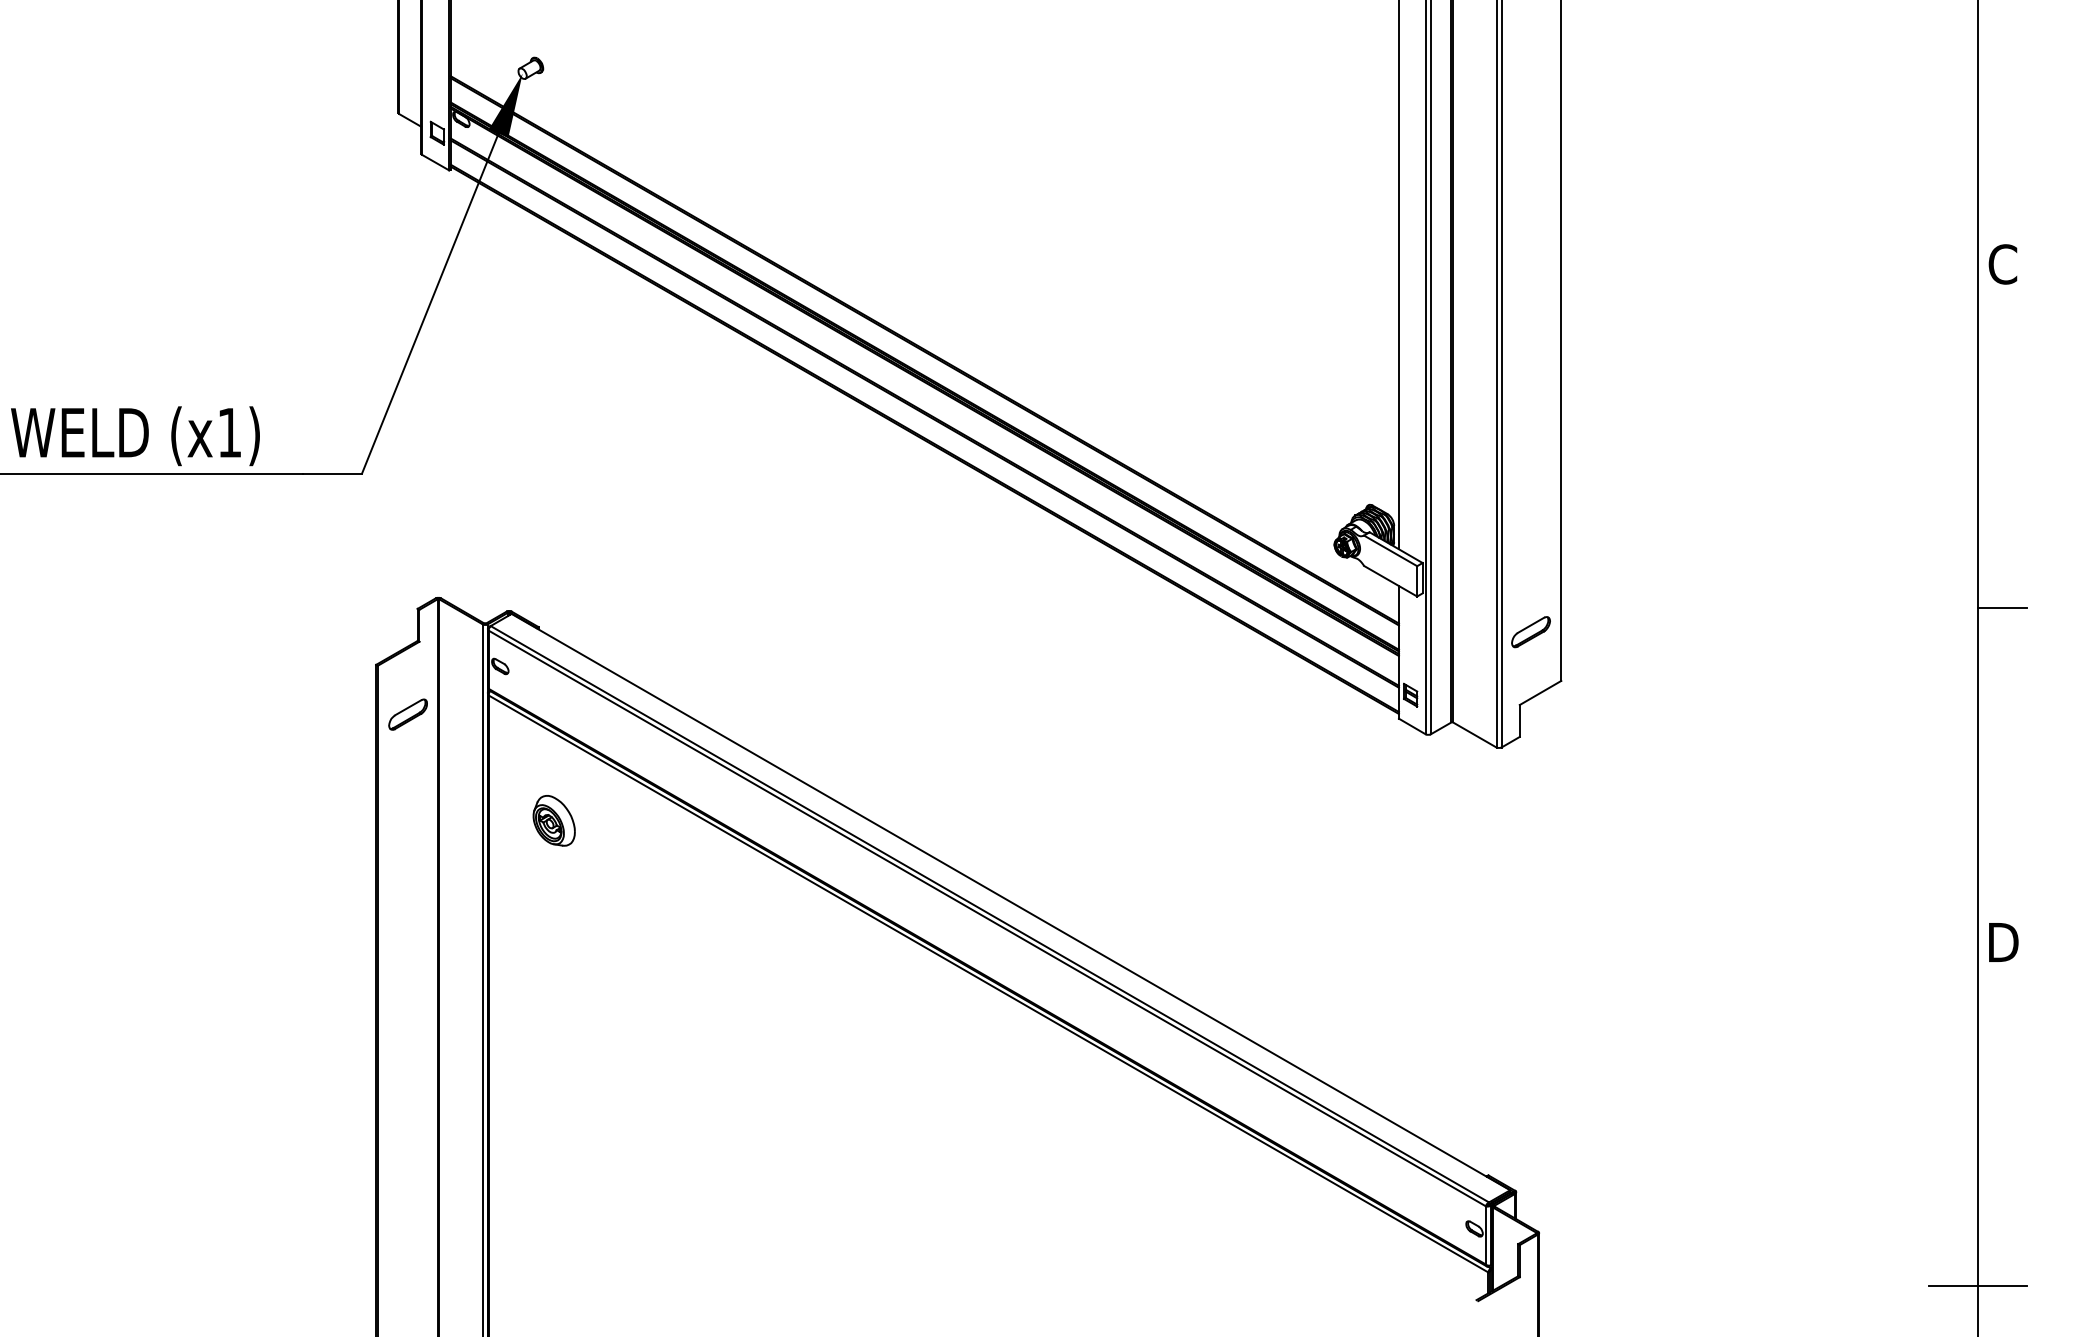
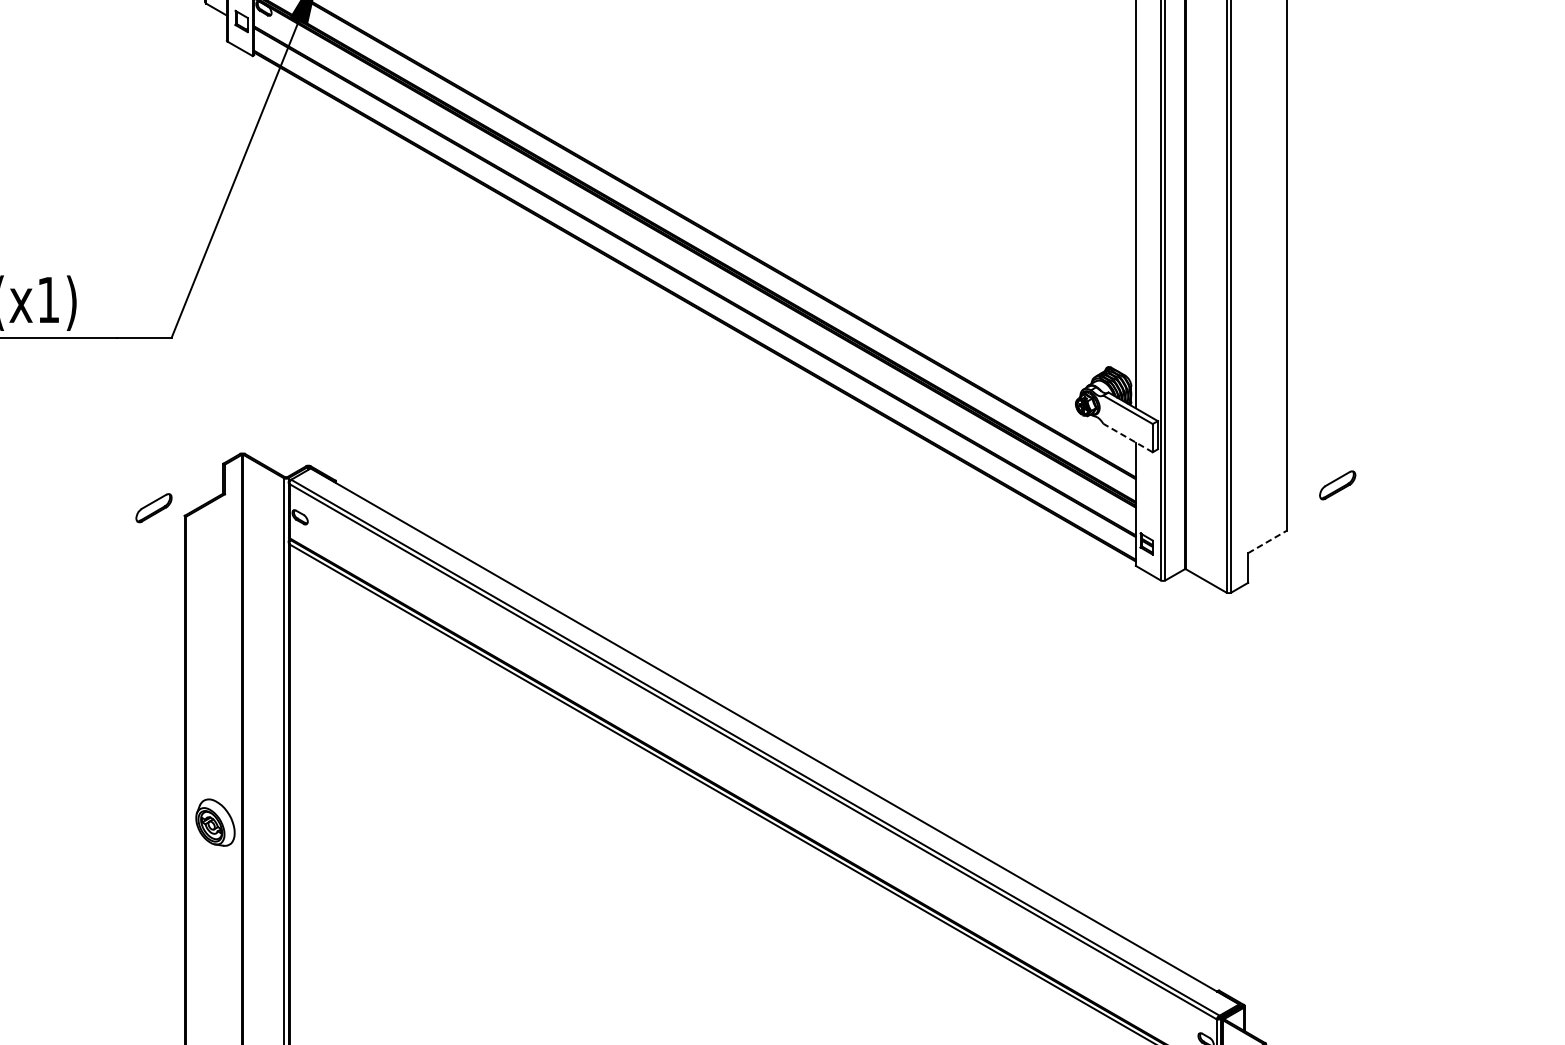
line: (1390, 581) -> (1127, 438), solid -> dashed
part: (1530, 632) -> (1337, 485), moved
line: (1540, 692) -> (1267, 541), solid -> dashed
part: (407, 714) -> (153, 508), moved
part: (553, 820) -> (214, 822), moved

